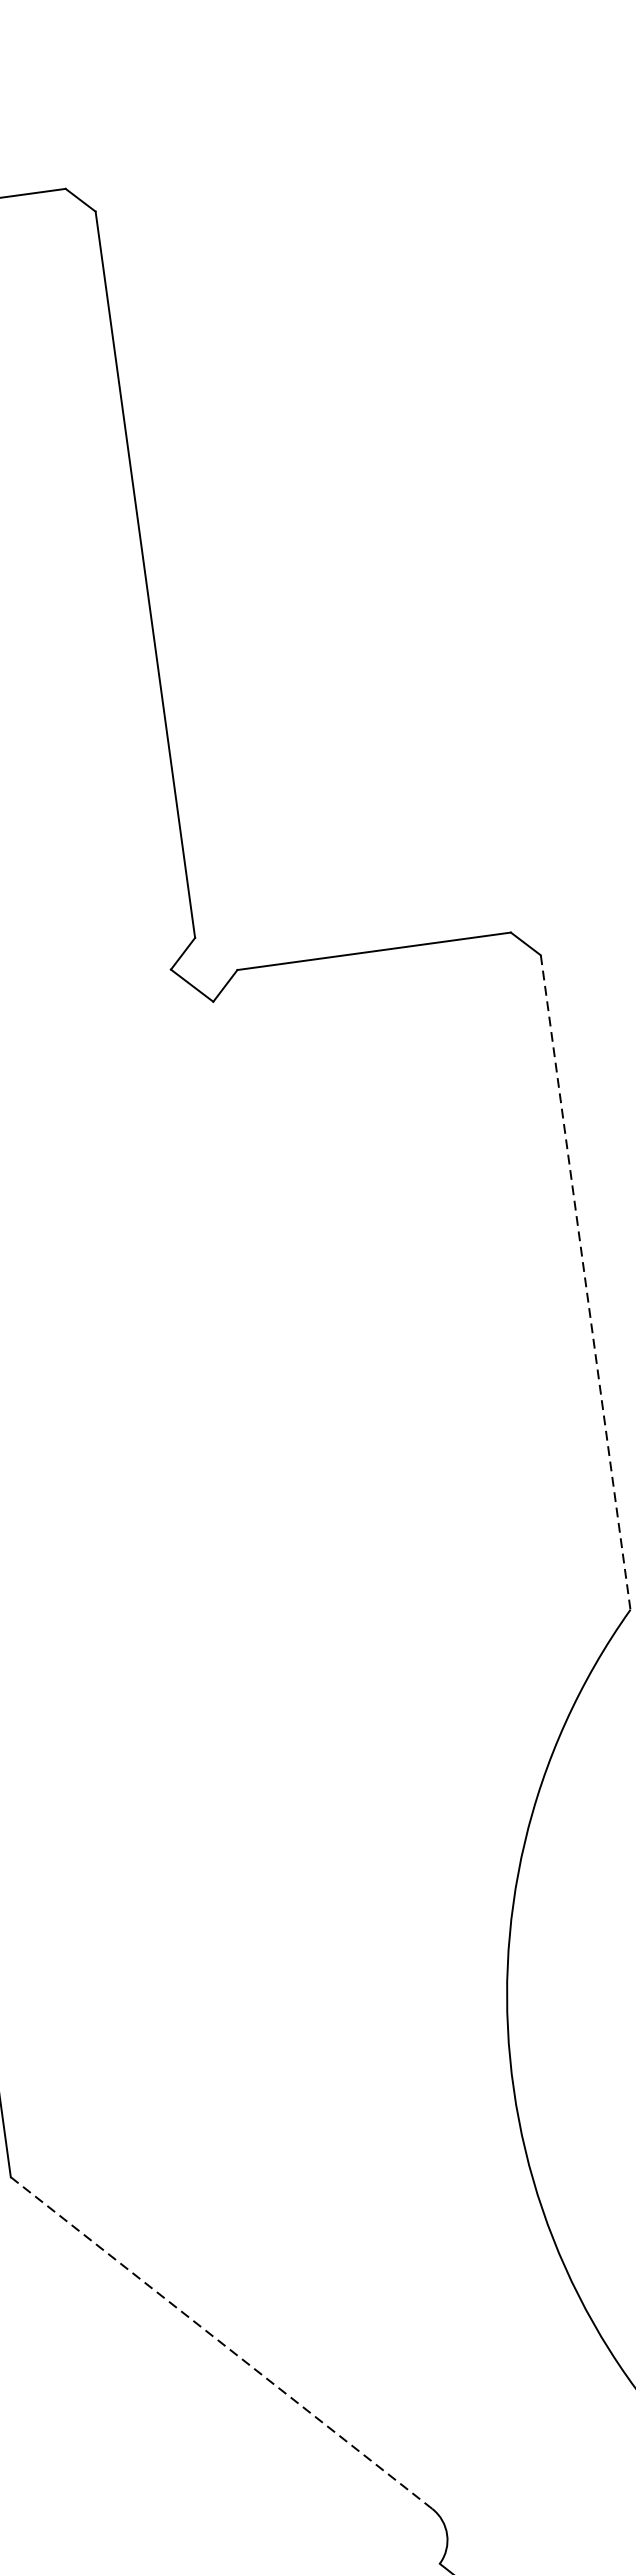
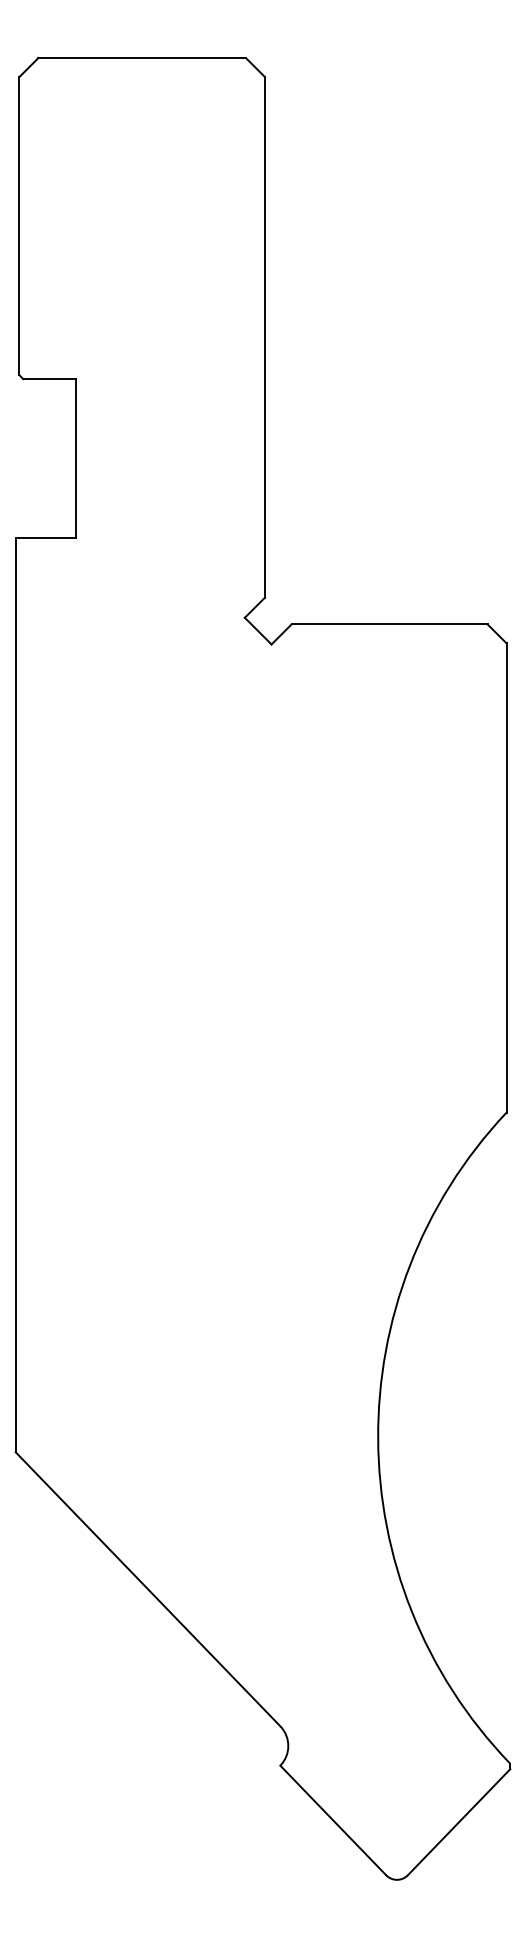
line: (585, 1283) -> (506, 878), dashed -> solid
line: (222, 2343) -> (148, 1589), dashed -> solid

